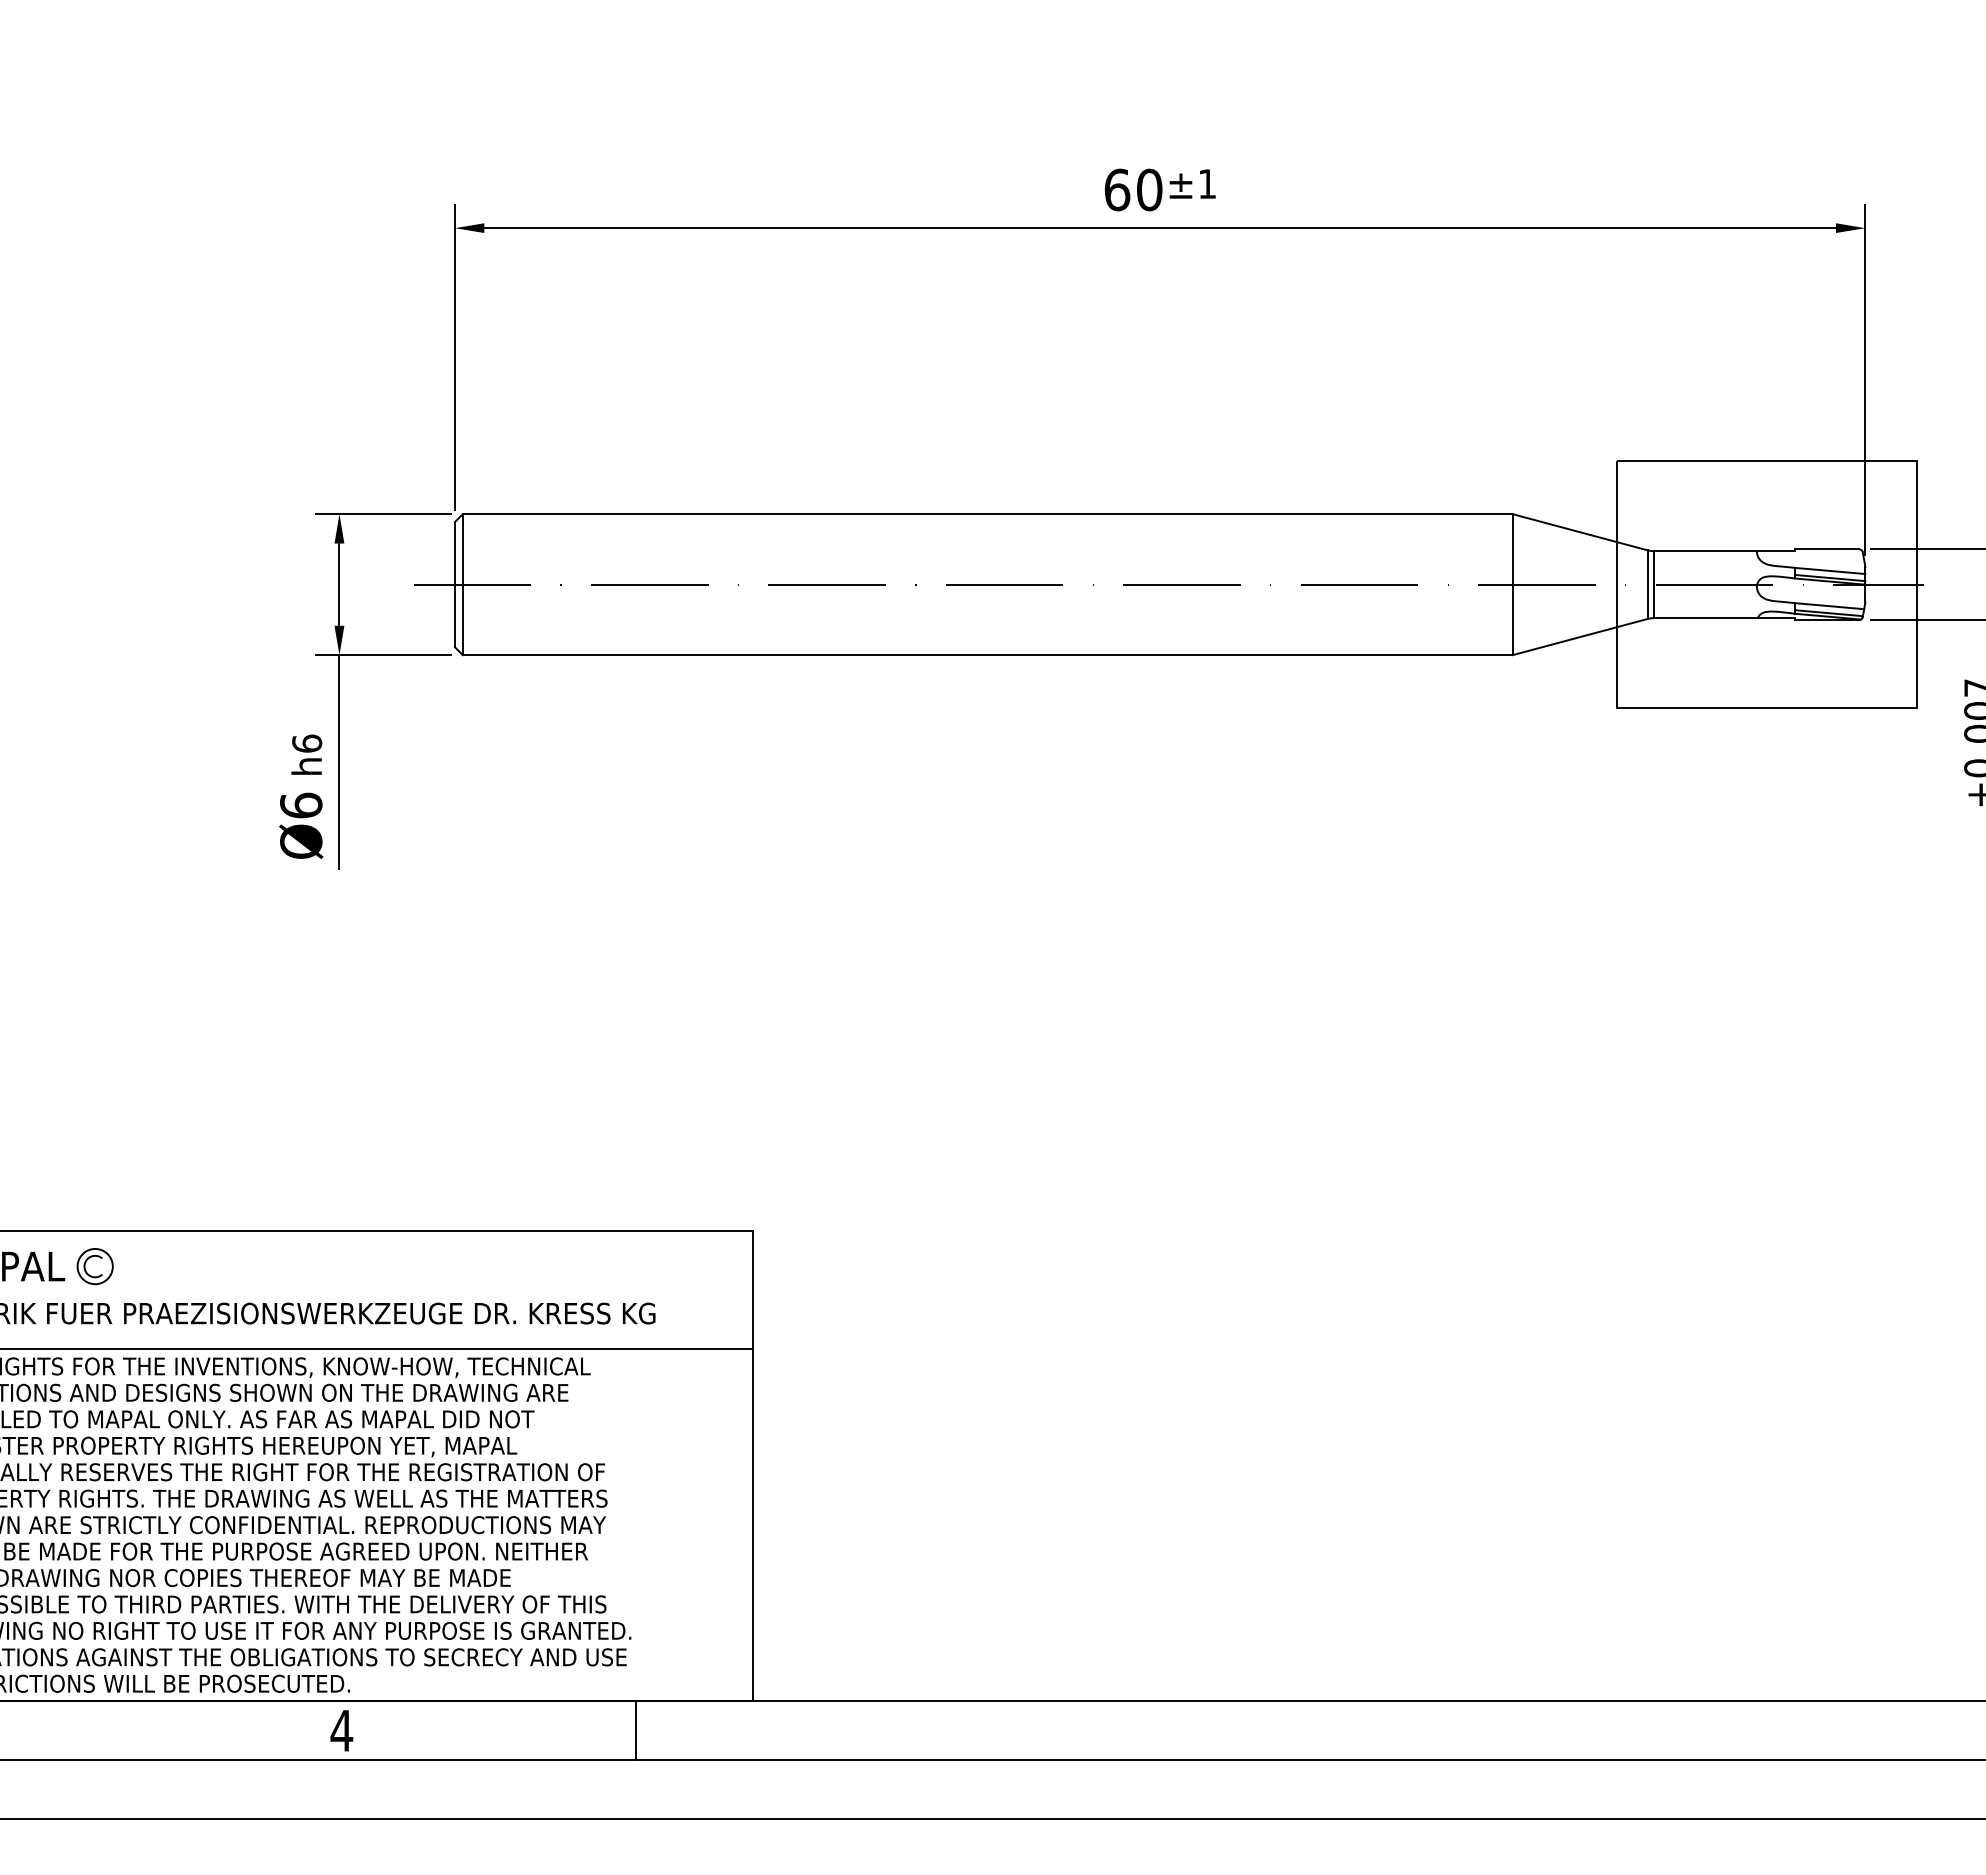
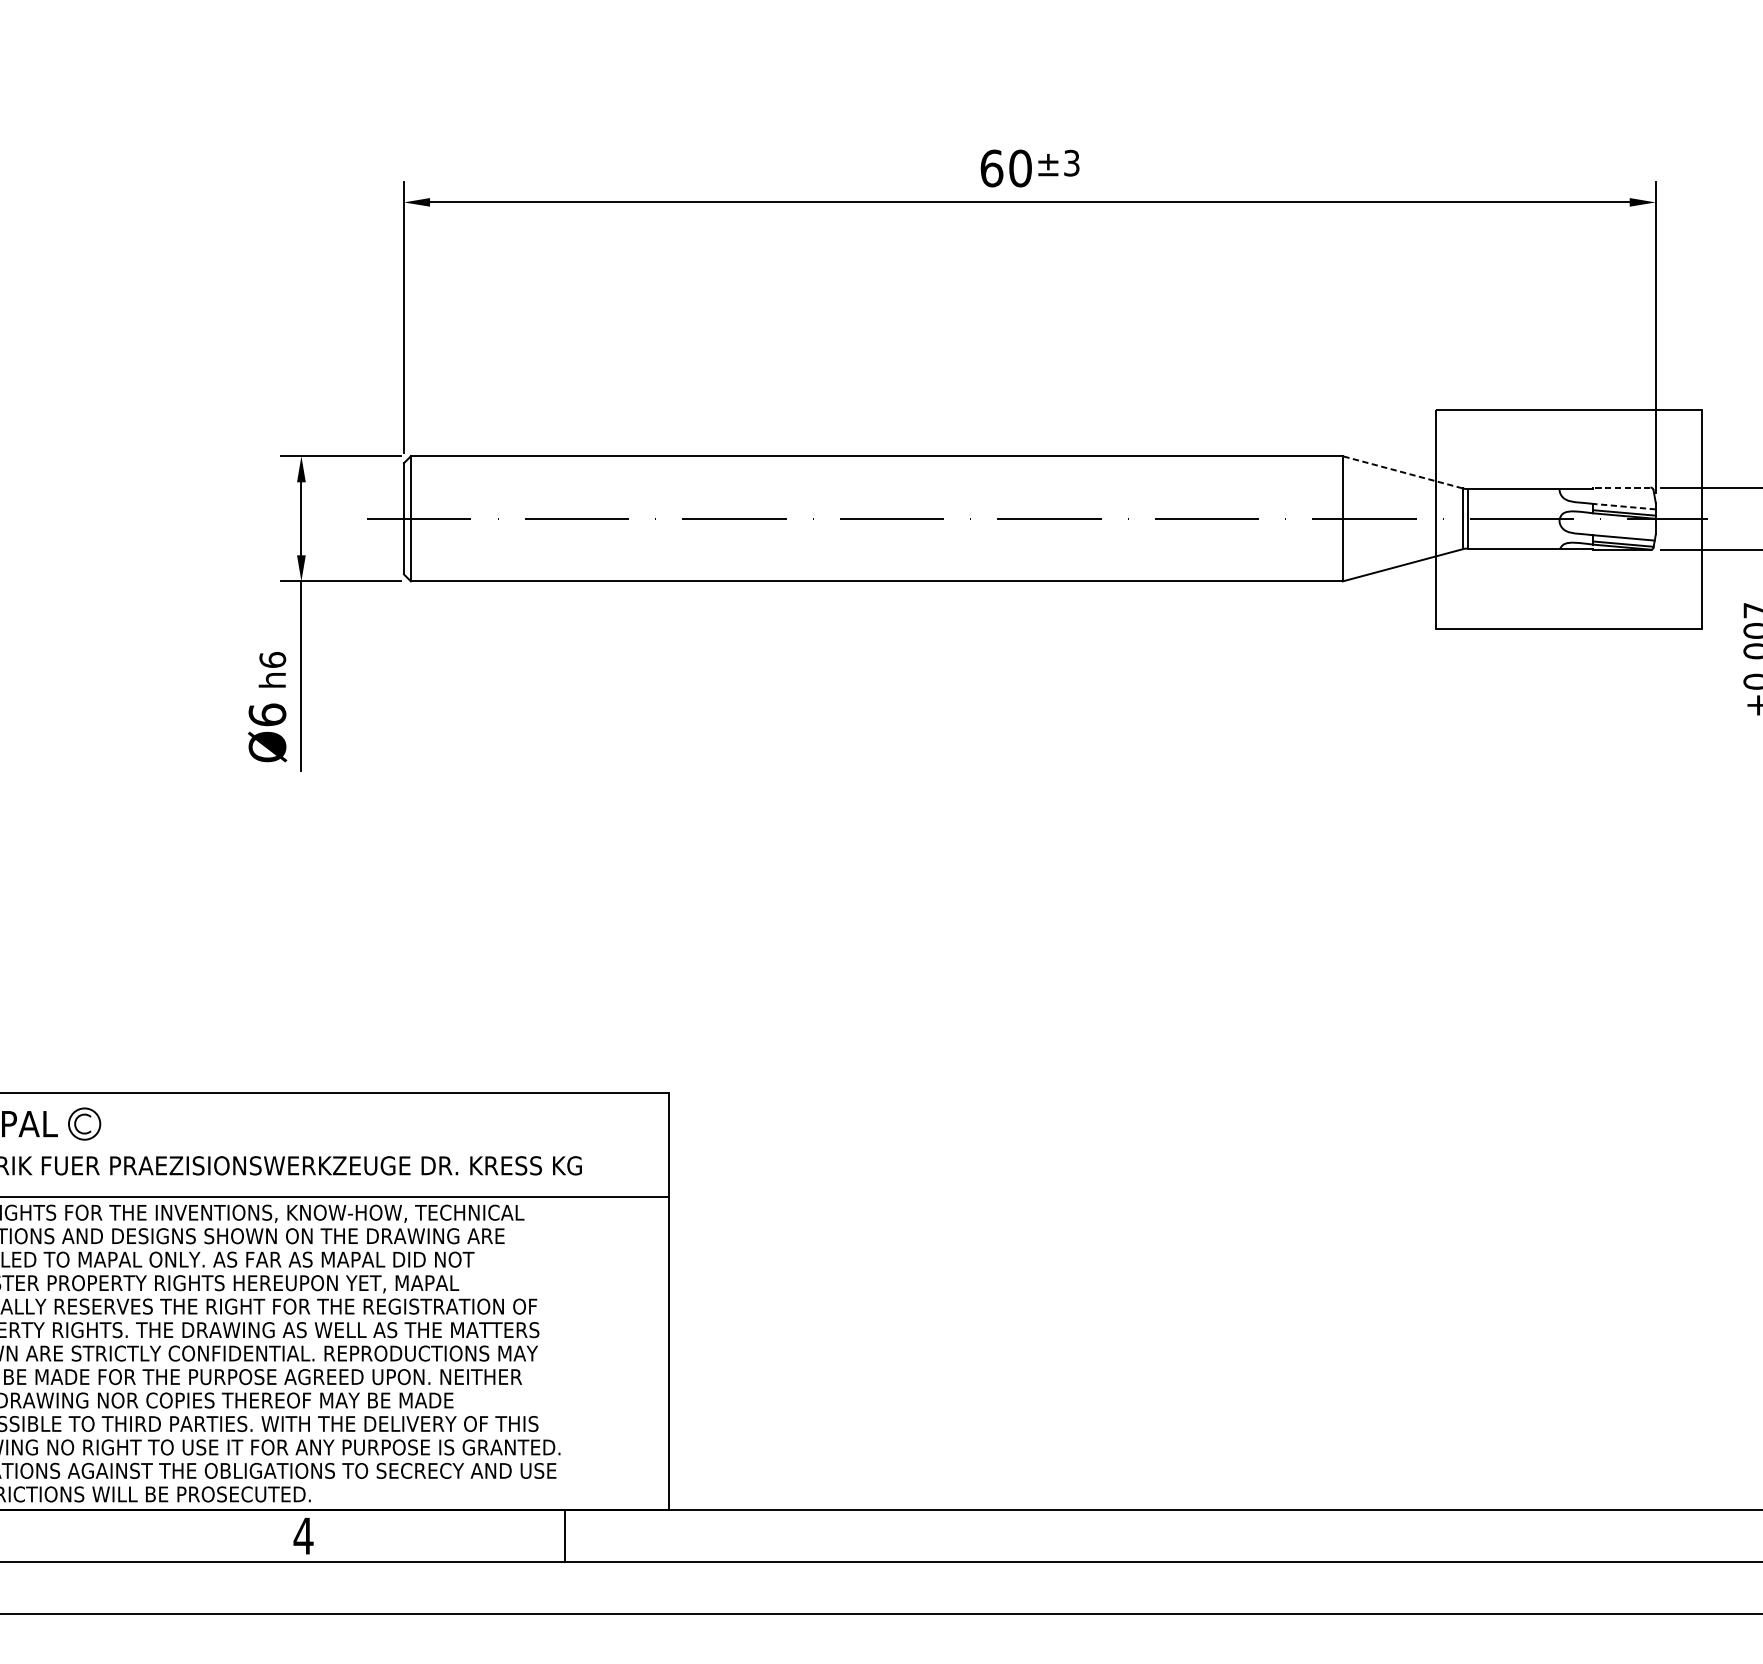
text: (1207, 184) -> (1071, 163), ±1 -> ±3
line: (1580, 532) -> (1402, 472), solid -> dashed
line: (1826, 549) -> (1621, 487), solid -> dashed
line: (1829, 570) -> (1623, 506), solid -> dashed

